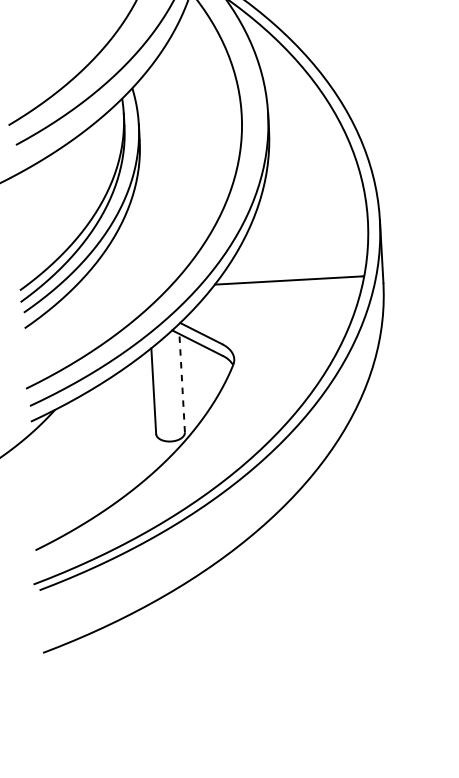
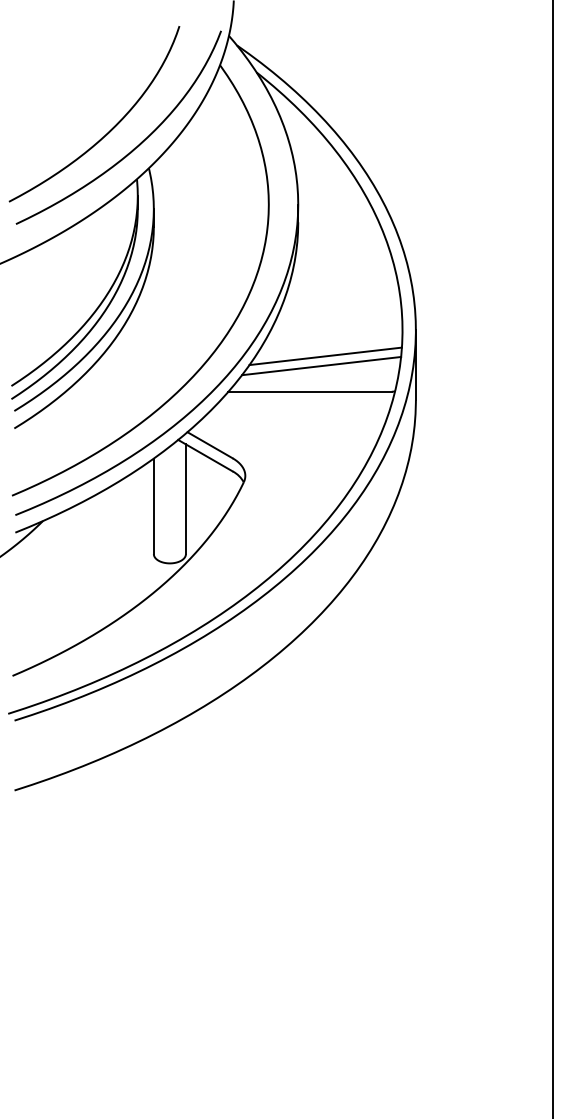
line: (300, 248) -> (325, 356), added
line: (297, 256) -> (321, 365), added
line: (181, 383) -> (185, 499), dashed -> solid

